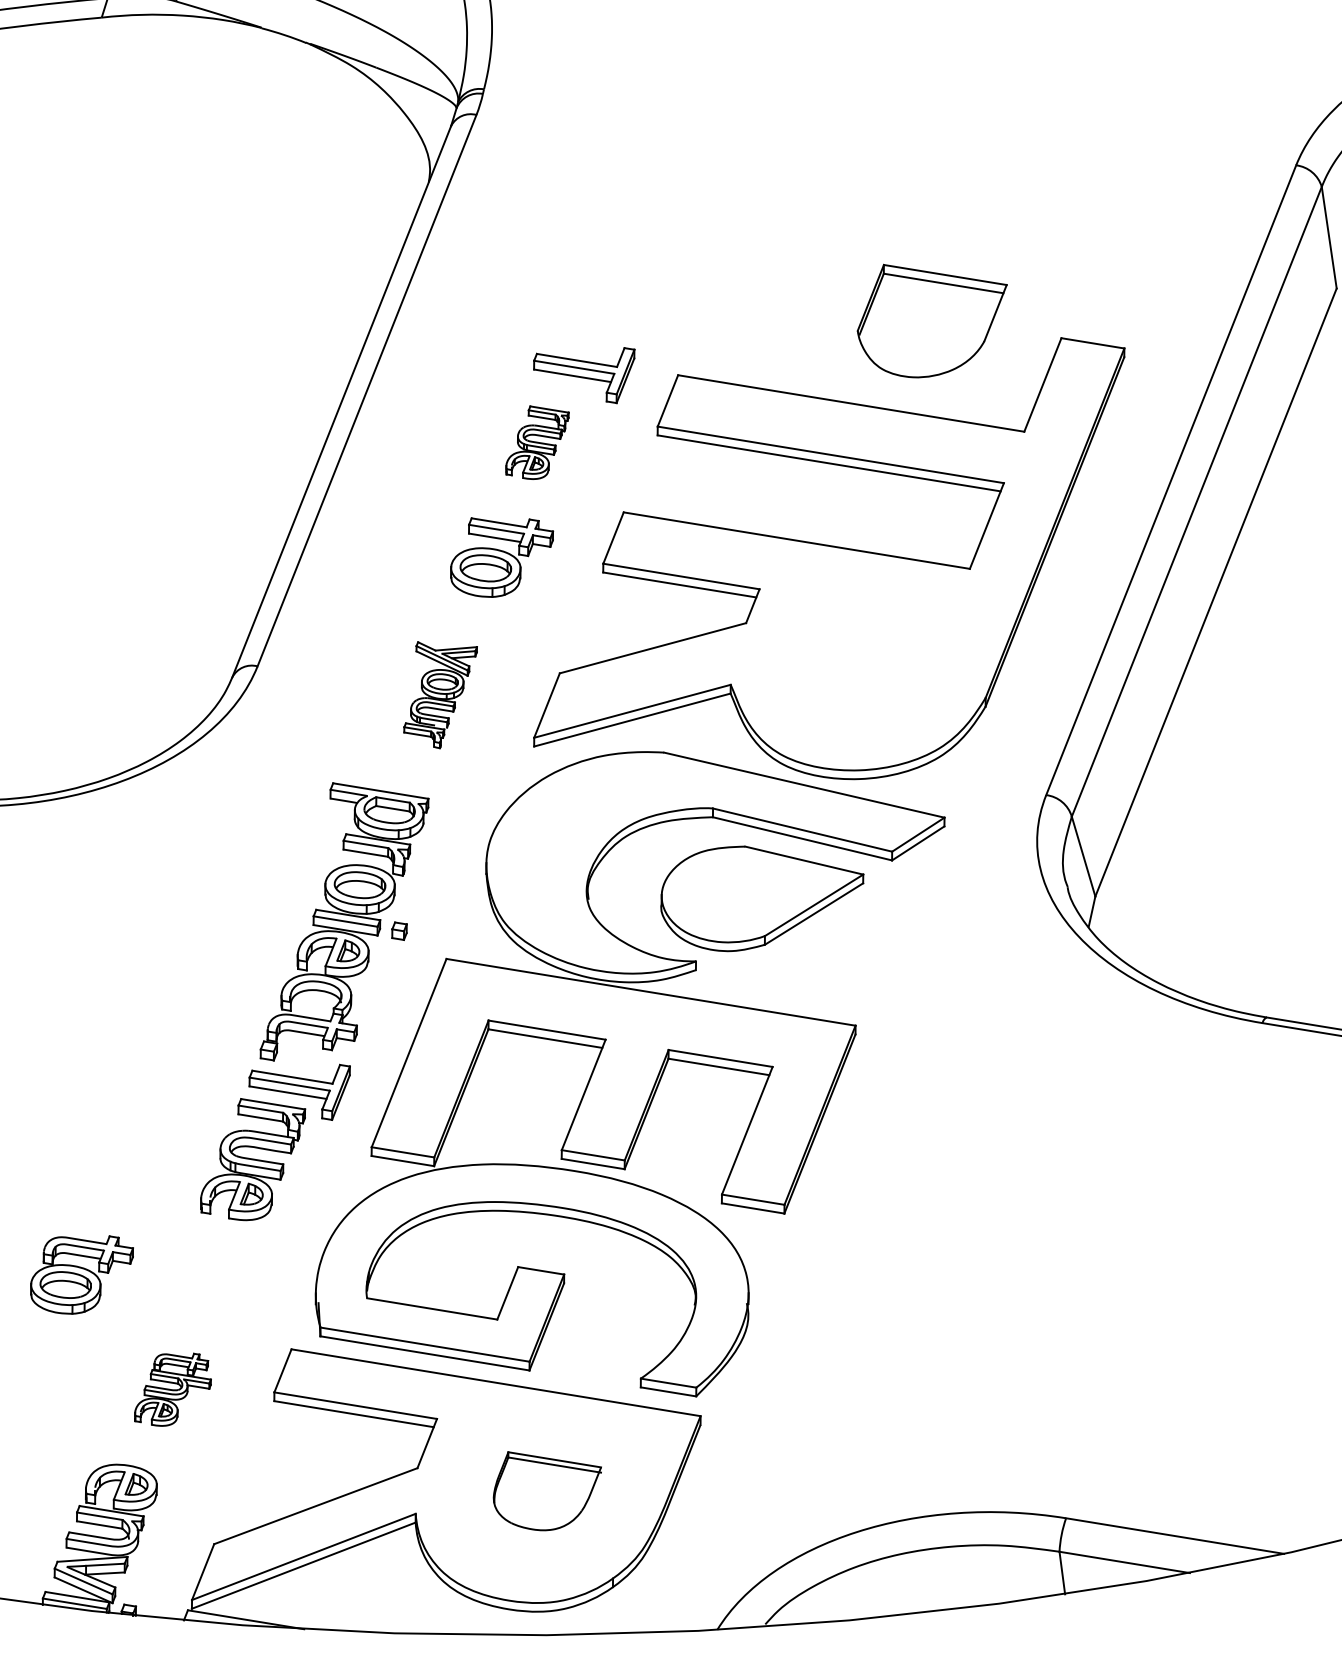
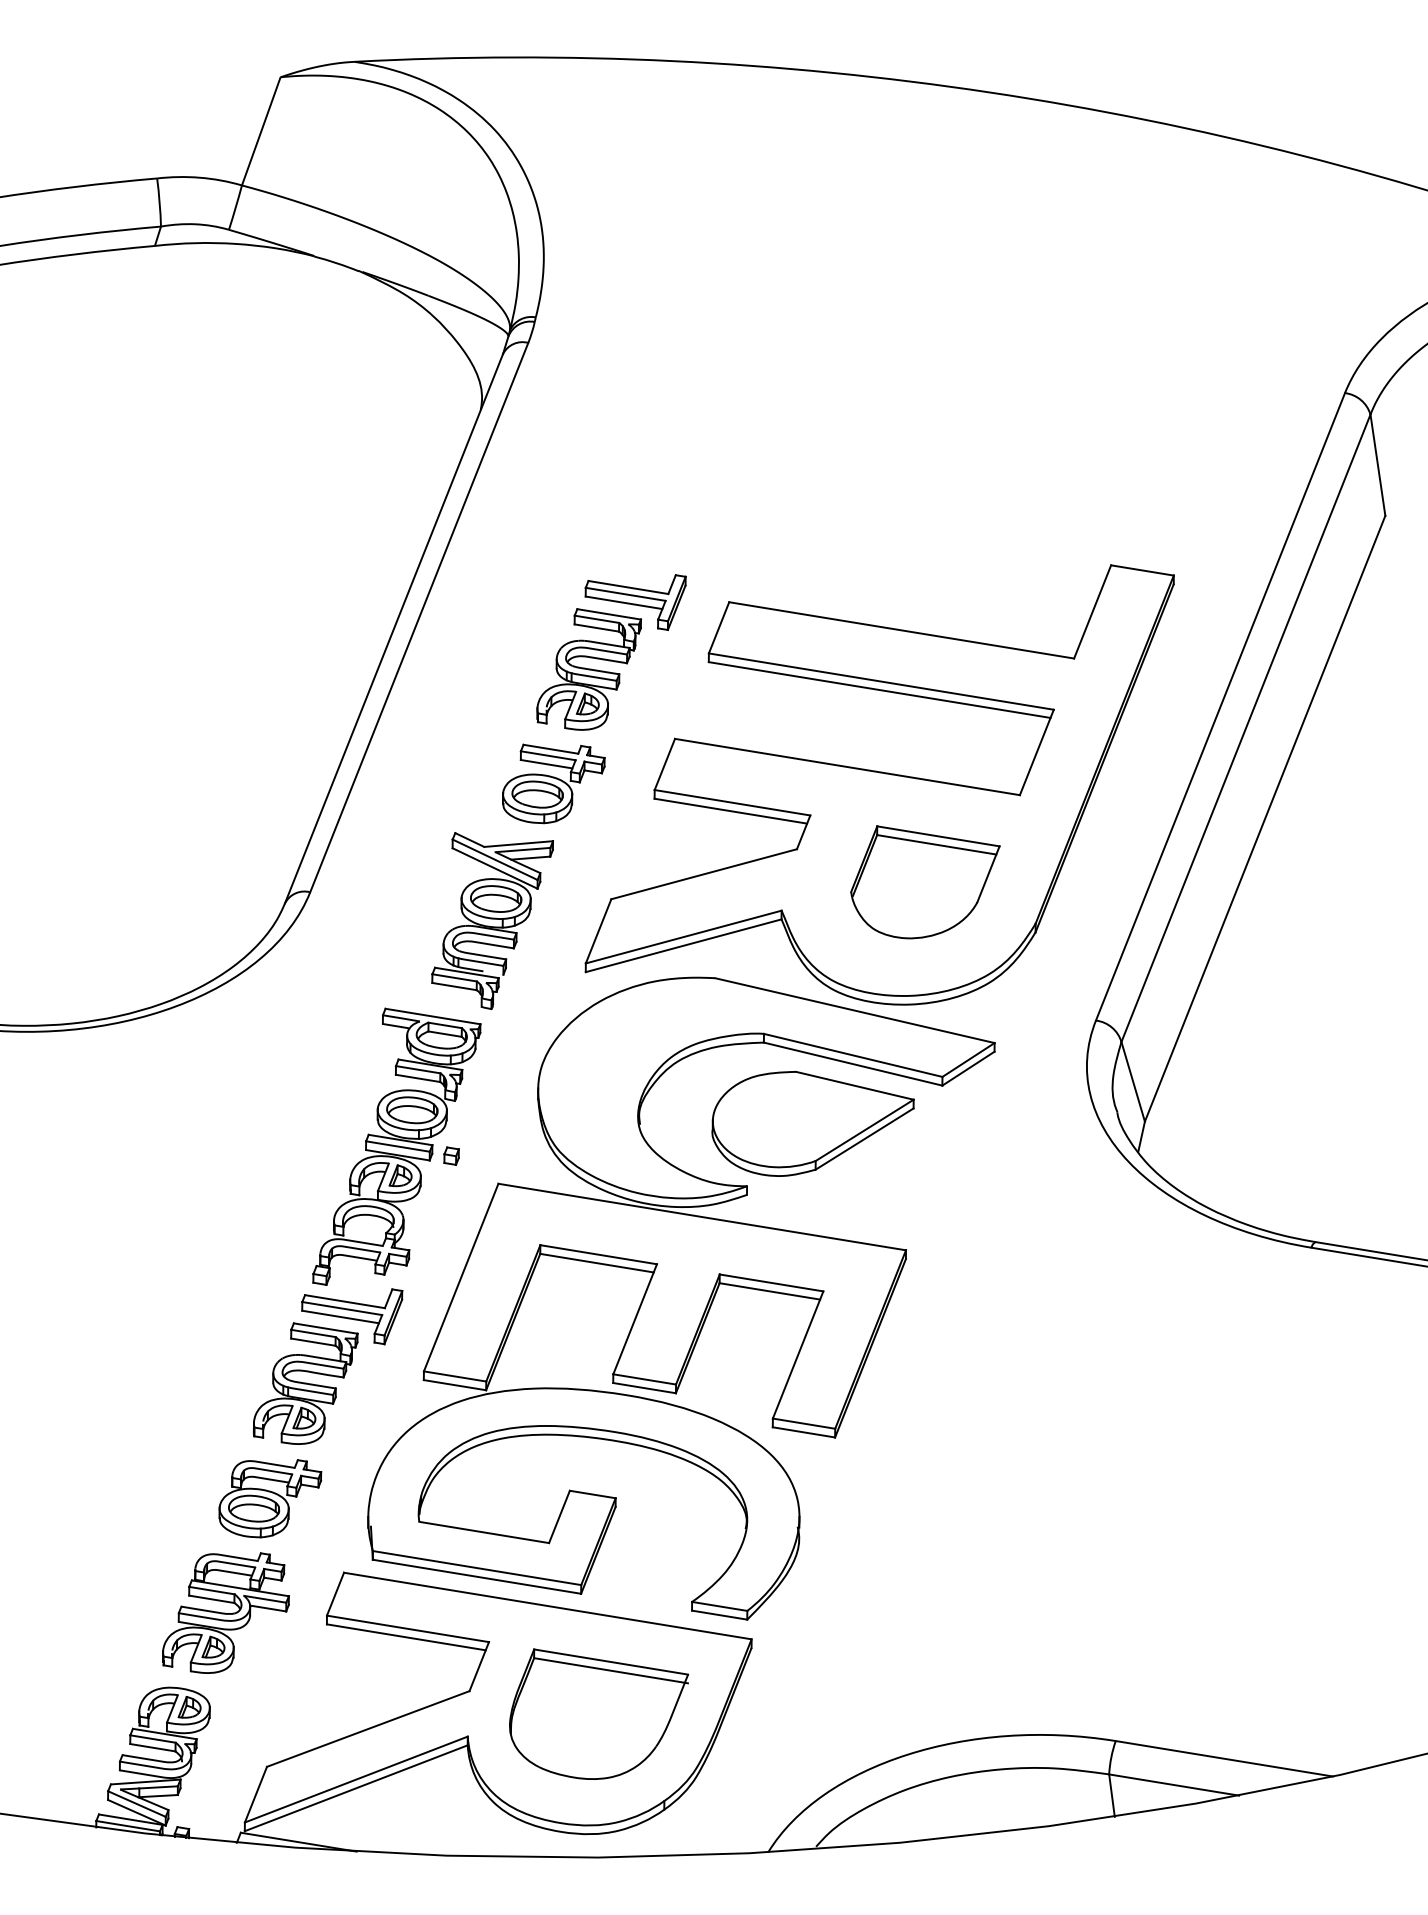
part: (932, 321) -> (925, 882), moved
part: (536, 442) -> (588, 669), size x1.67
part: (440, 694) -> (492, 920), size x1.67
part: (82, 1274) -> (270, 1498), moved
part: (172, 1389) -> (225, 1612), size x1.67
part: (546, 1490) -> (598, 1713), size x1.67

